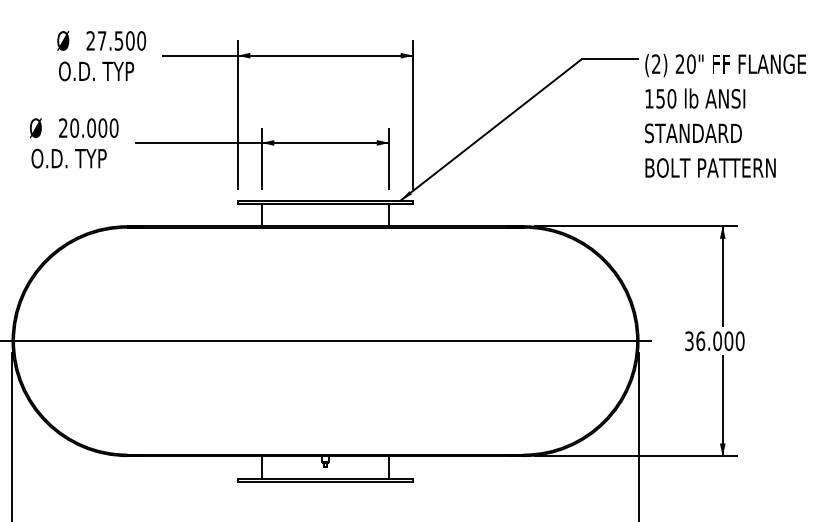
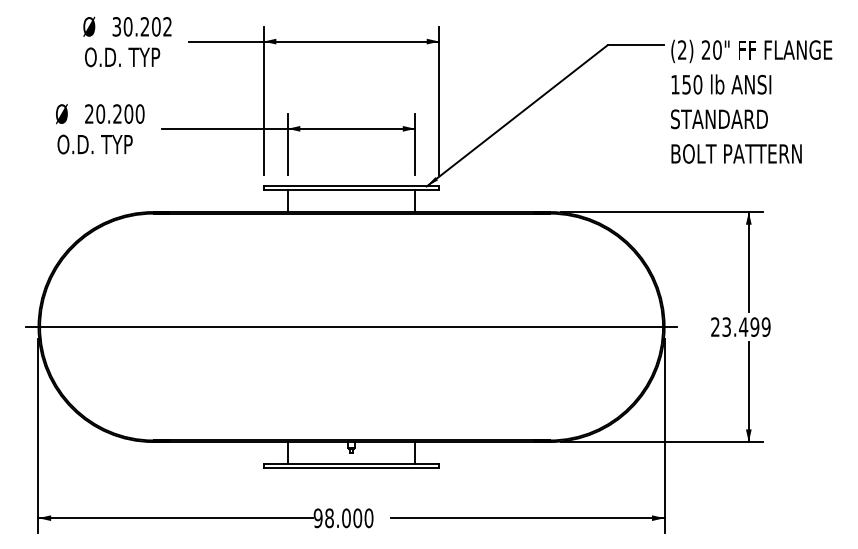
text: (116, 40) -> (142, 26), 27.500 -> 30.202
text: (91, 127) -> (117, 113), 20.000 -> 20.200
text: (714, 340) -> (740, 326), 36.000 -> 23.499

